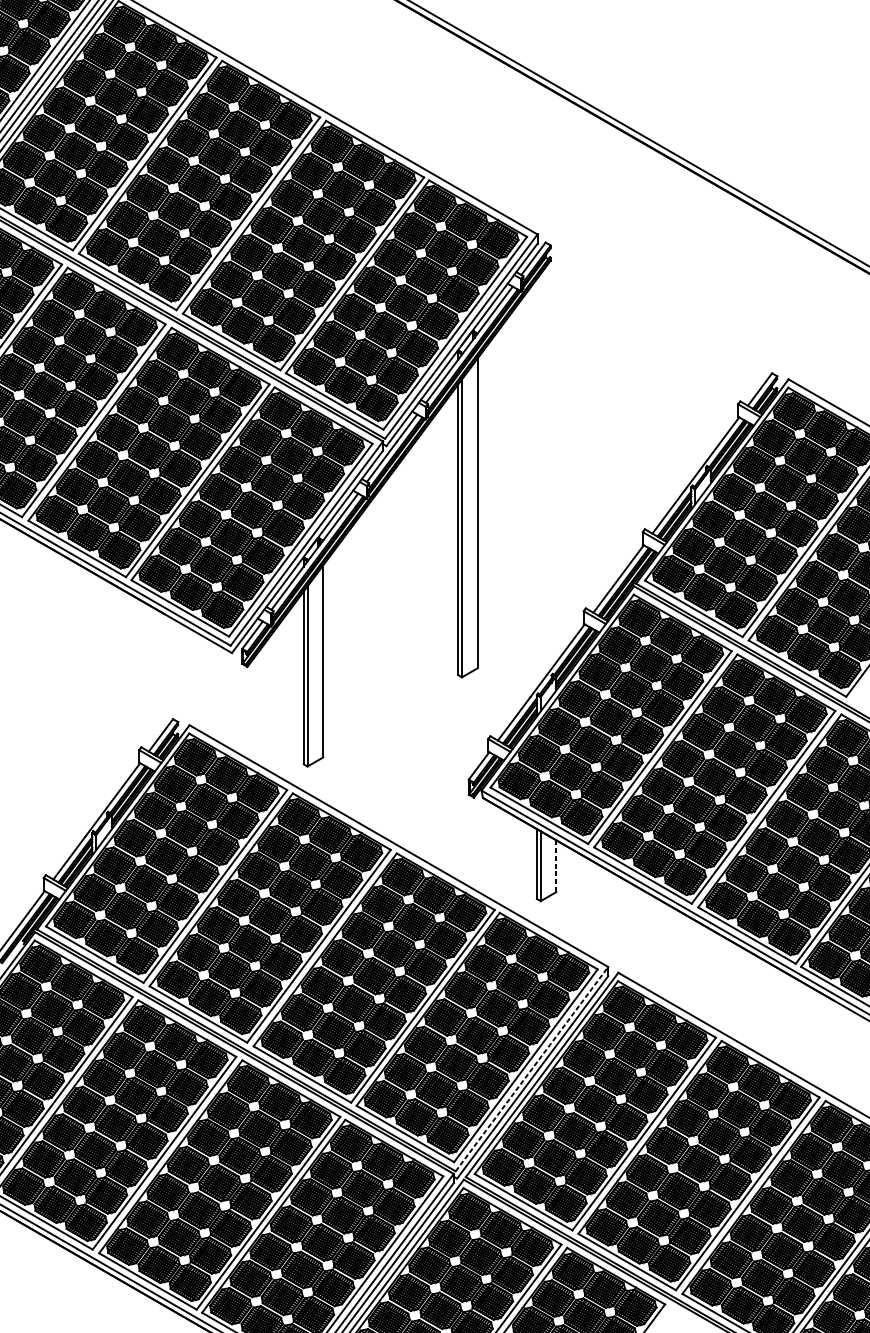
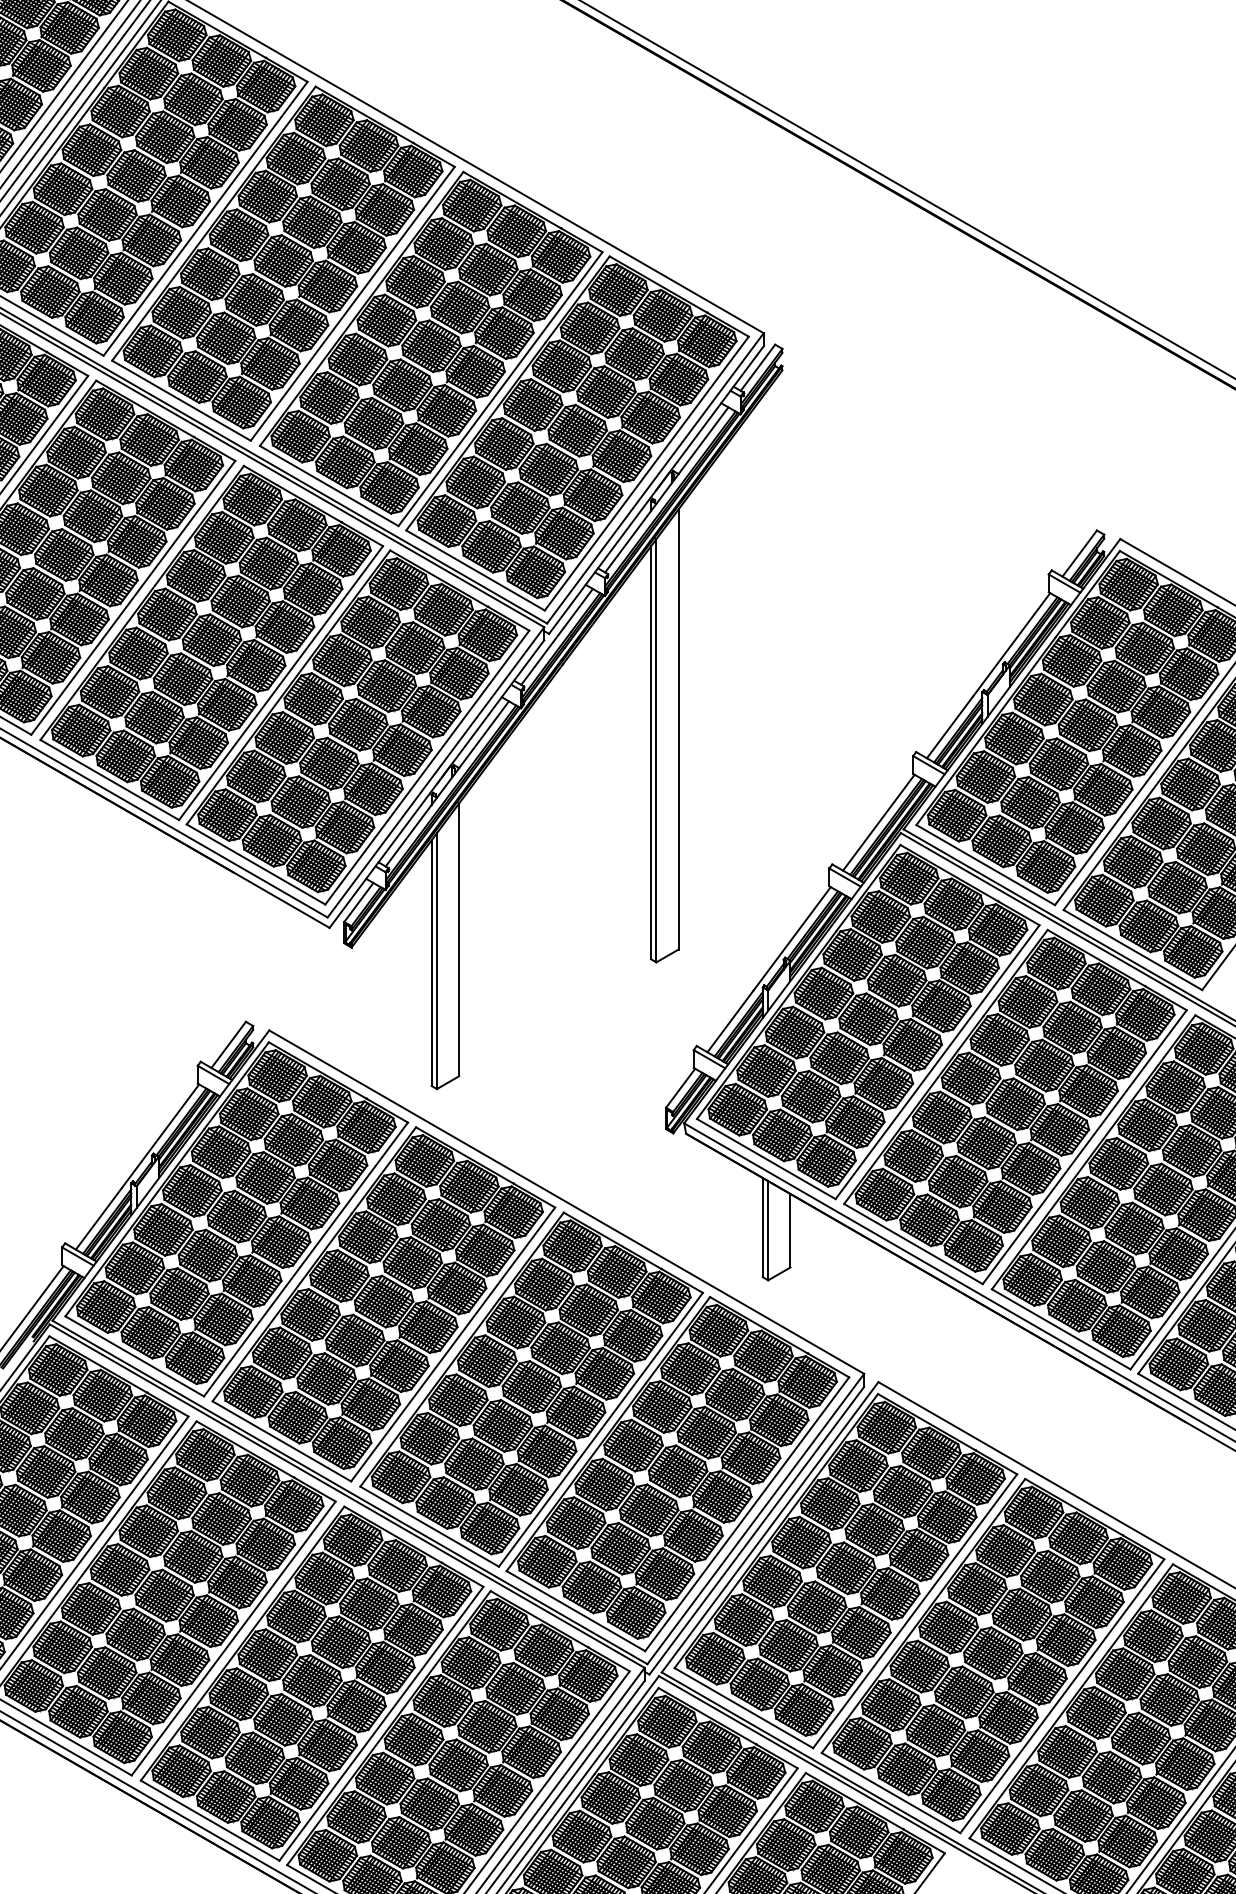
line: (556, 866) -> (790, 1230), dashed -> solid
line: (532, 1068) -> (756, 1518), dashed -> solid

